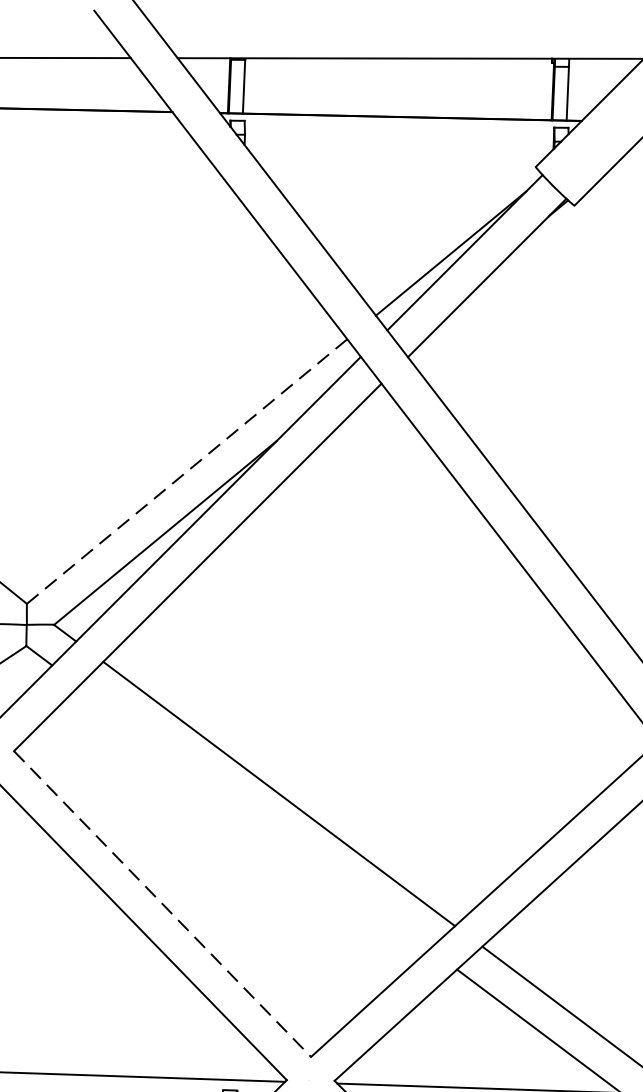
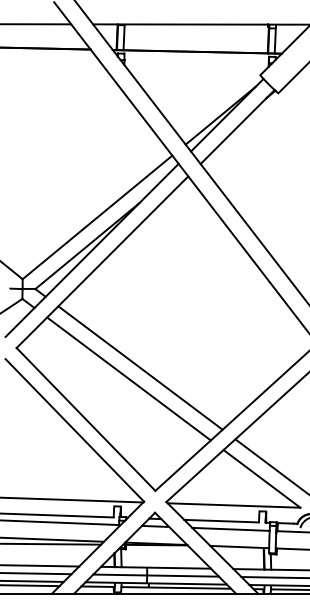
line: (187, 471) -> (97, 217), dashed -> solid
line: (253, 816) -> (128, 378), added
line: (163, 904) -> (86, 419), dashed -> solid

